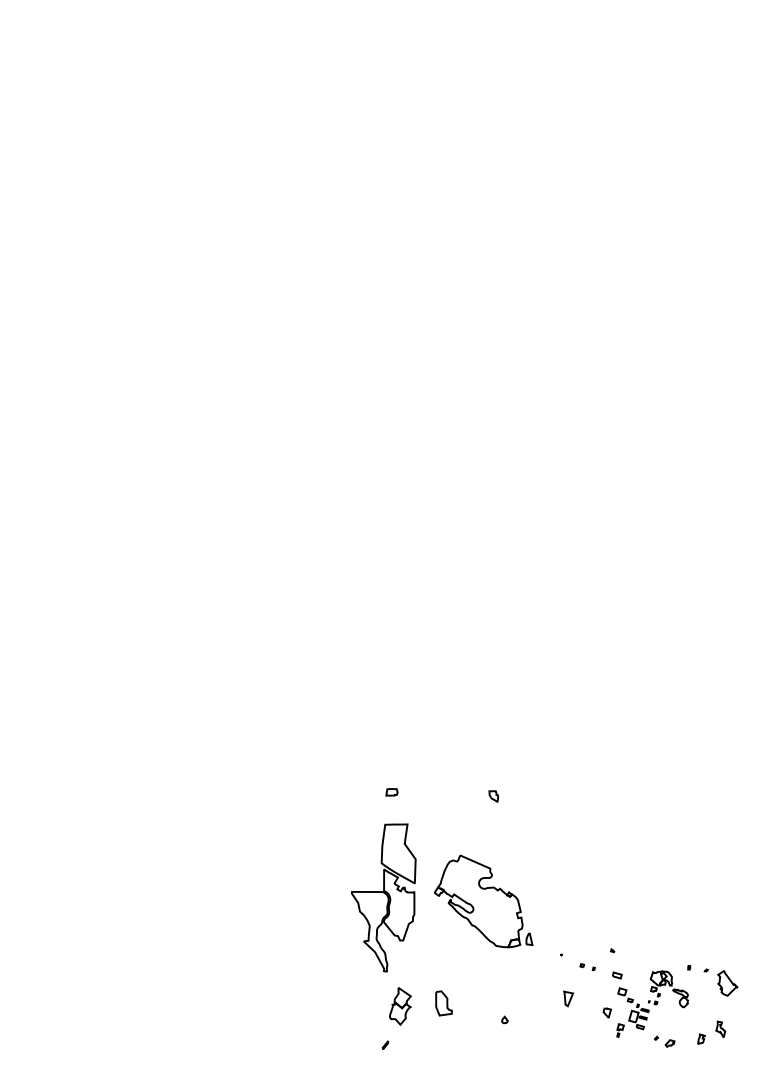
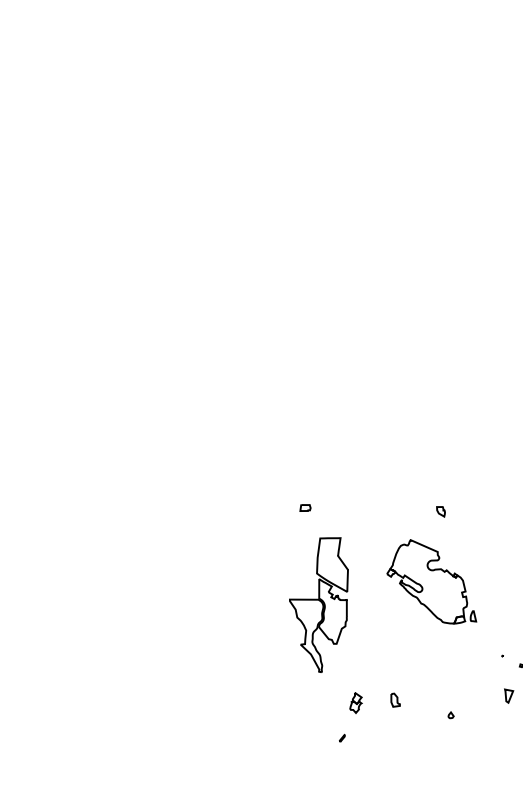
part: (391, 792) -> (305, 508), moved
part: (383, 897) -> (318, 604), moved
part: (483, 901) -> (431, 581), moved
part: (443, 1003) -> (395, 700), size x0.6
part: (400, 1006) -> (356, 703), size x0.6

